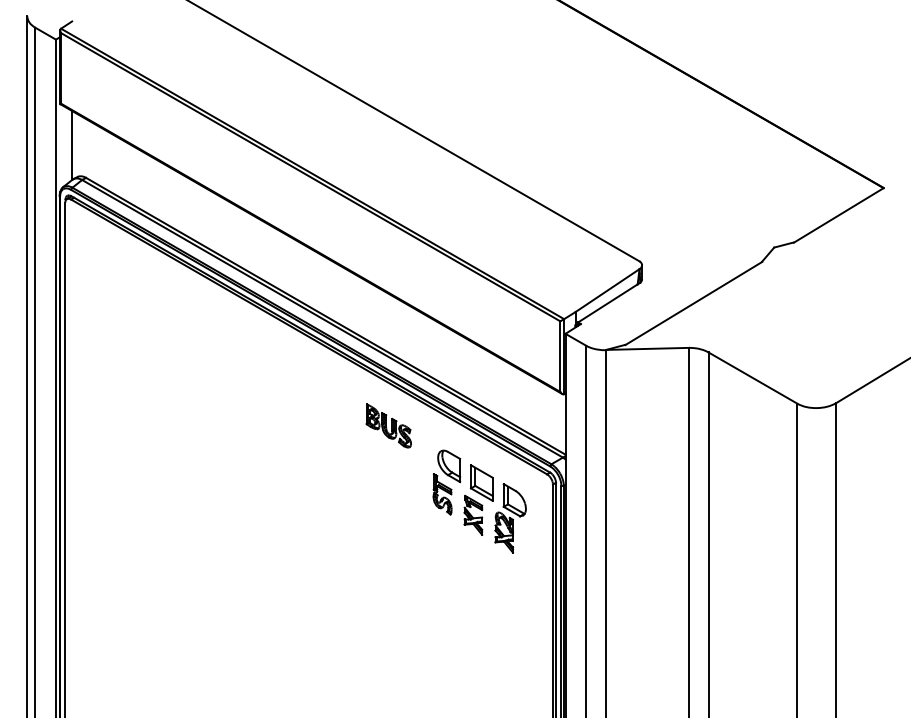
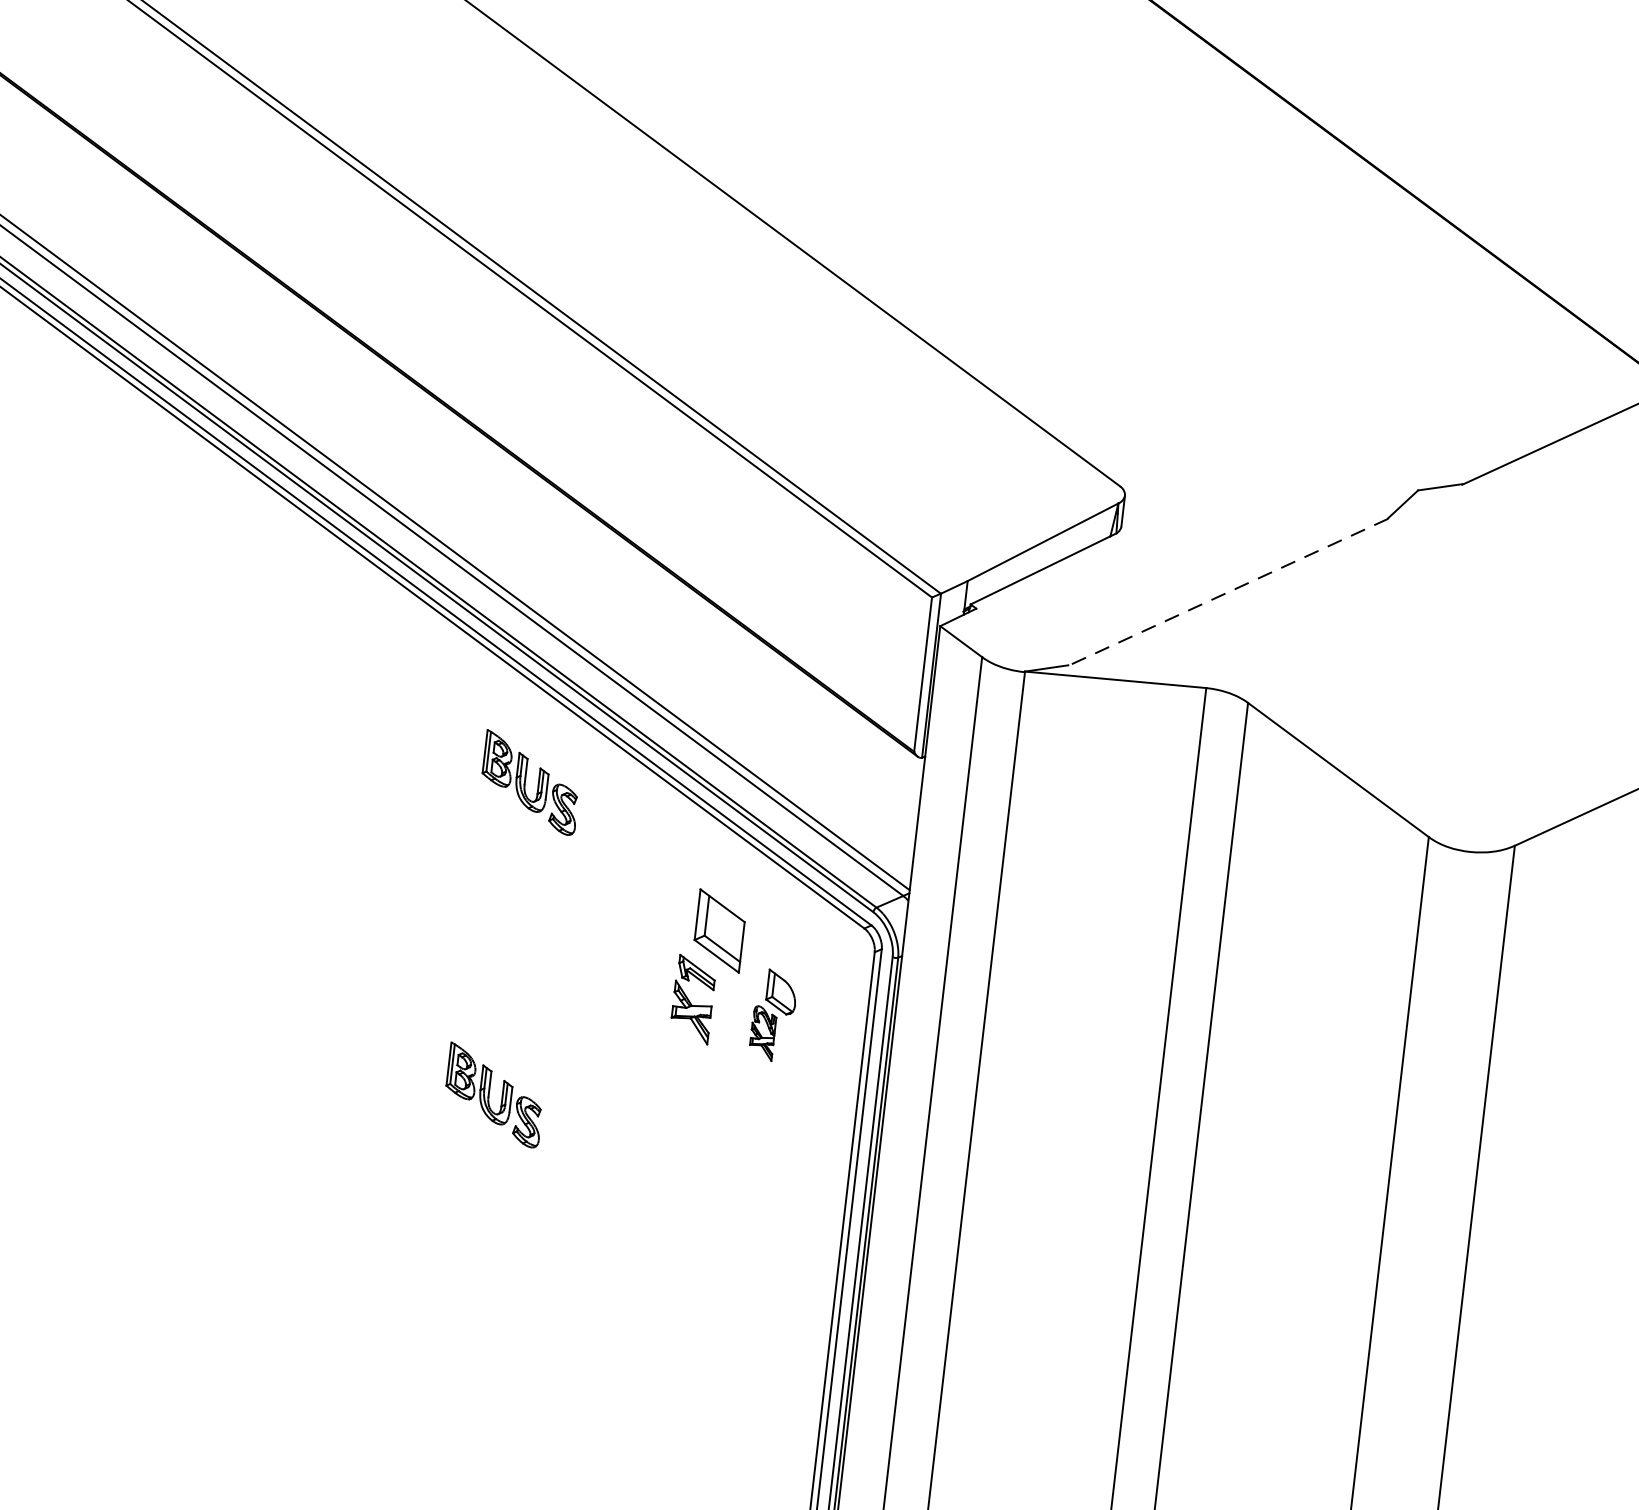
line: (693, 303) -> (1227, 592), solid -> dashed
part: (446, 482) -> (642, 920), removed
part: (510, 518) -> (773, 1015), size x0.6
part: (388, 568) -> (494, 1094), added

